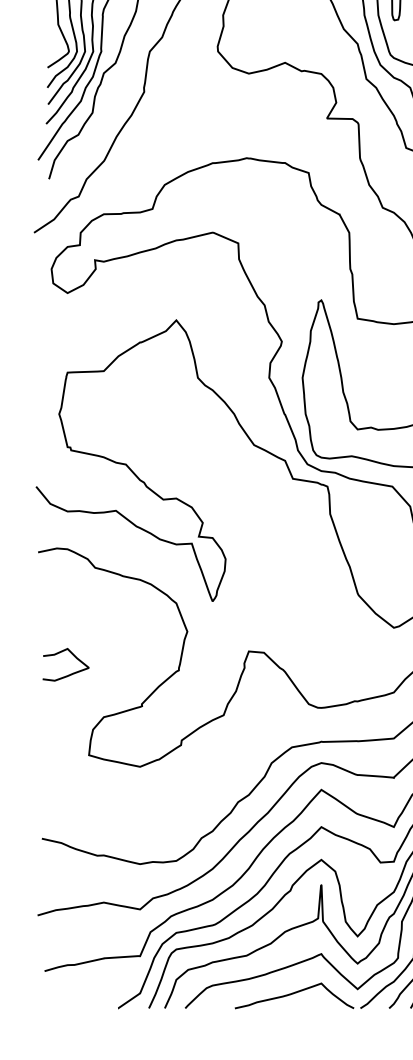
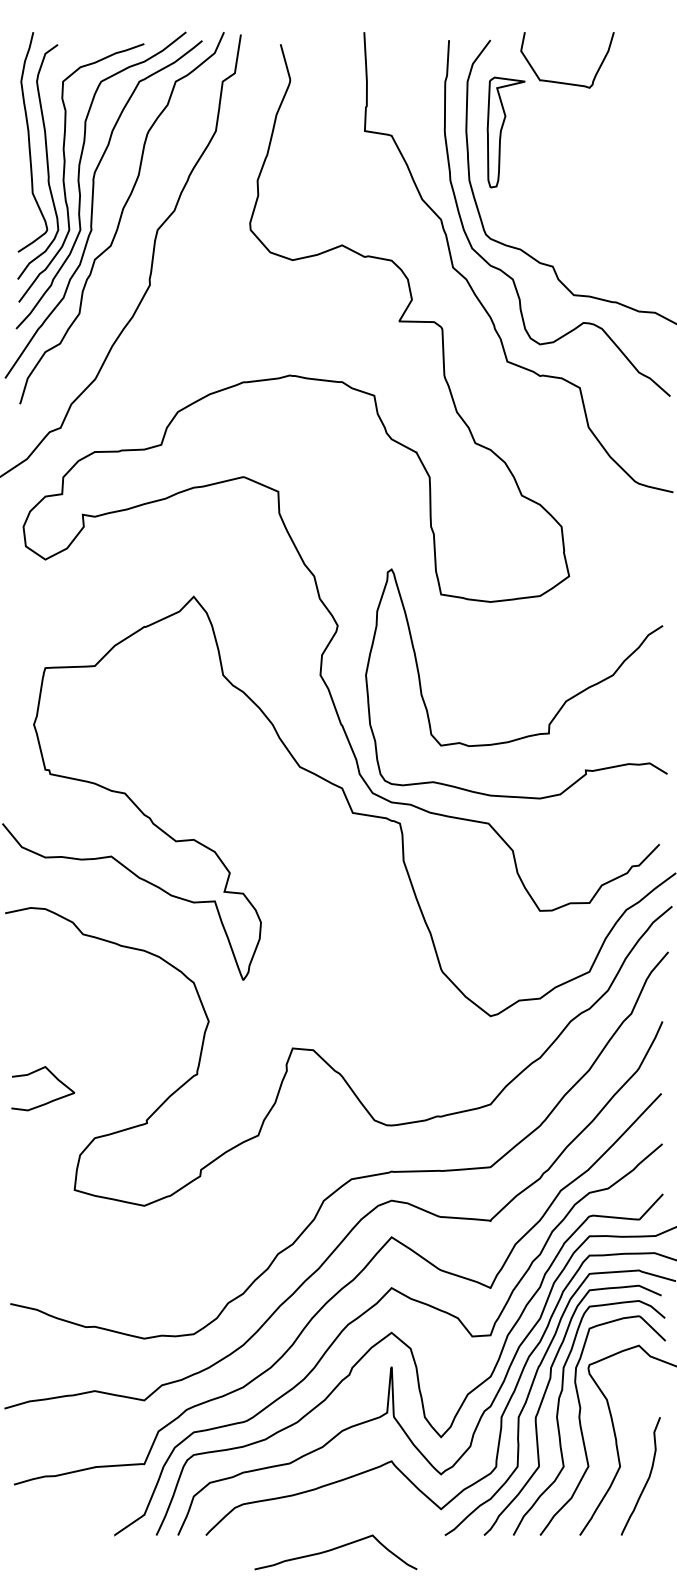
curve: (71, 673) -> (50, 1100), moved
curve: (292, 994) -> (333, 1550), moved

